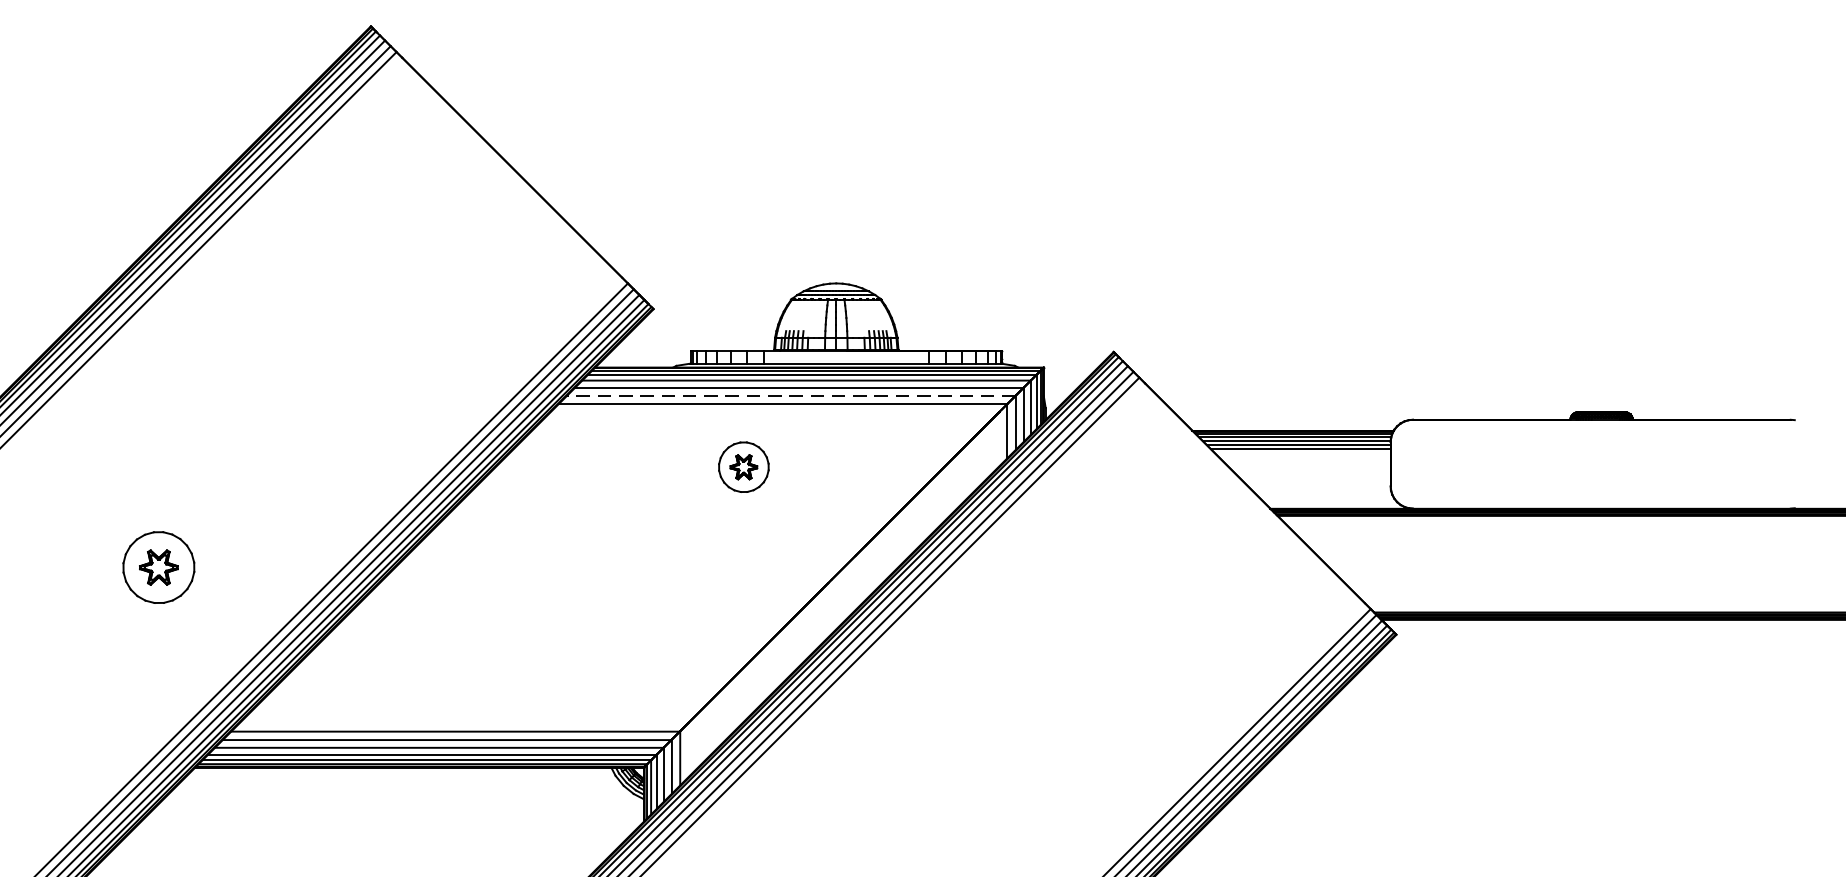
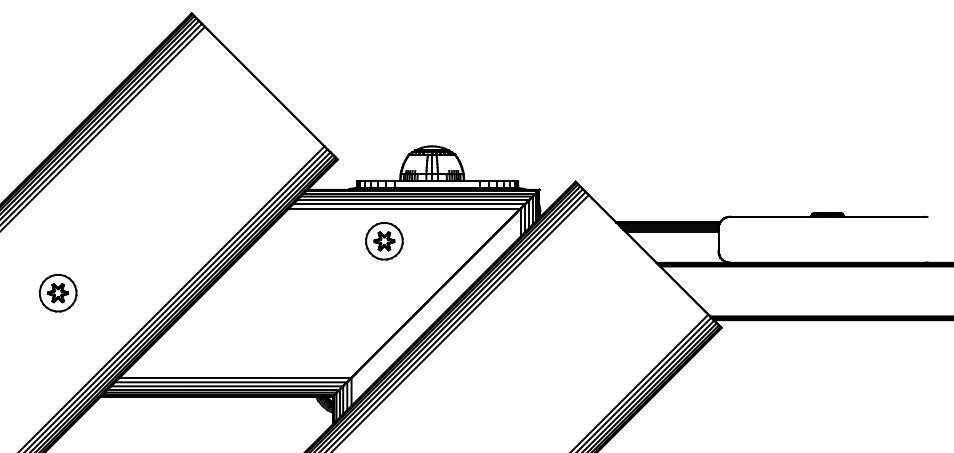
line: (792, 395) -> (409, 204), dashed -> solid
part: (743, 467) -> (384, 241), size x1.43
part: (157, 568) -> (57, 293), moved

